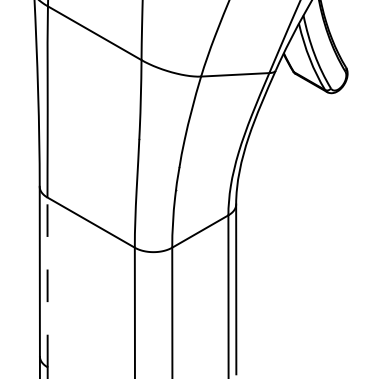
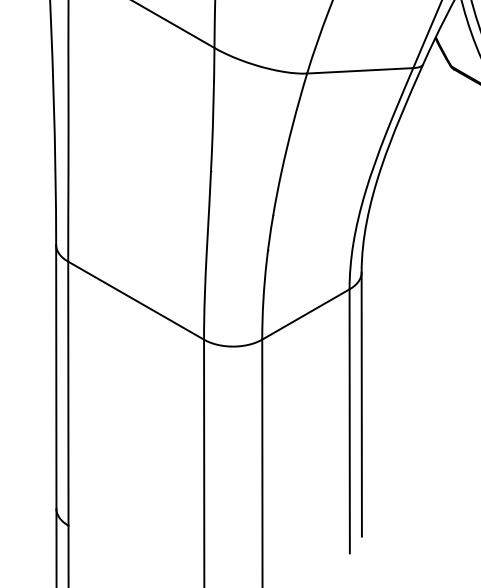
line: (47, 282) -> (68, 393), dashed -> solid

